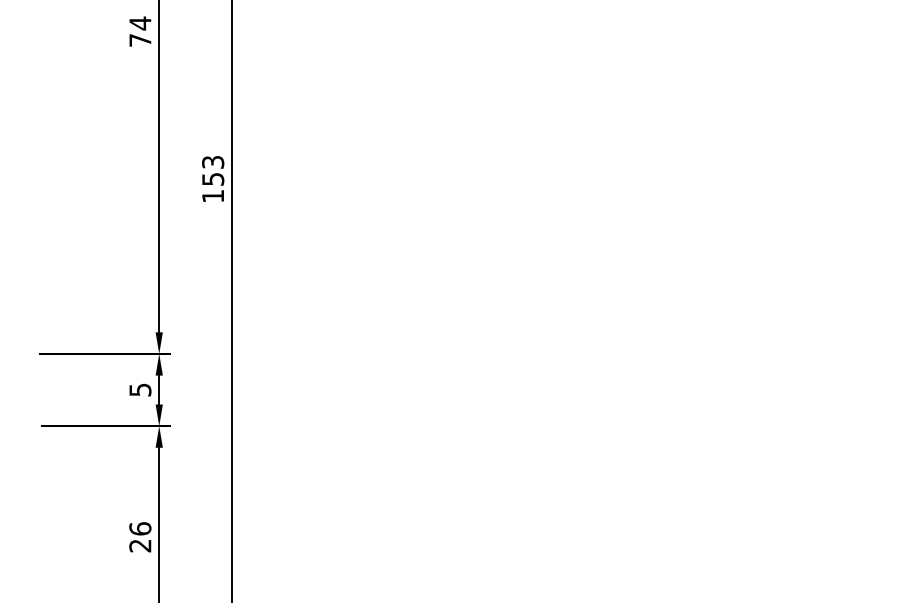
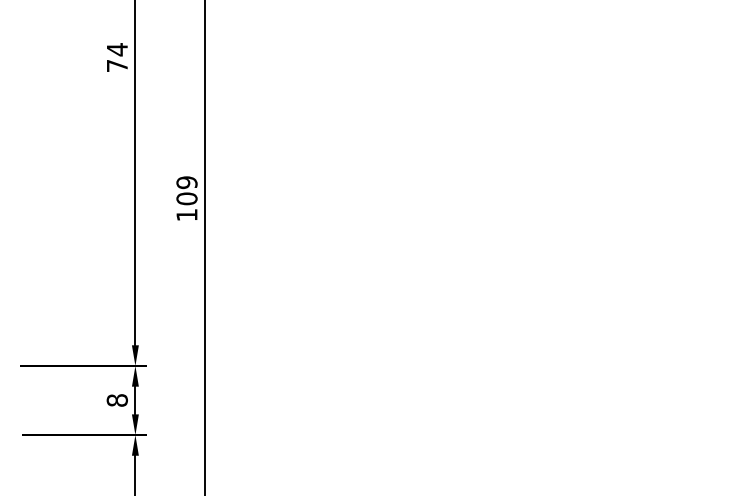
text: (213, 170) -> (187, 190), 153 -> 109
text: (140, 389) -> (117, 400), 5 -> 8

